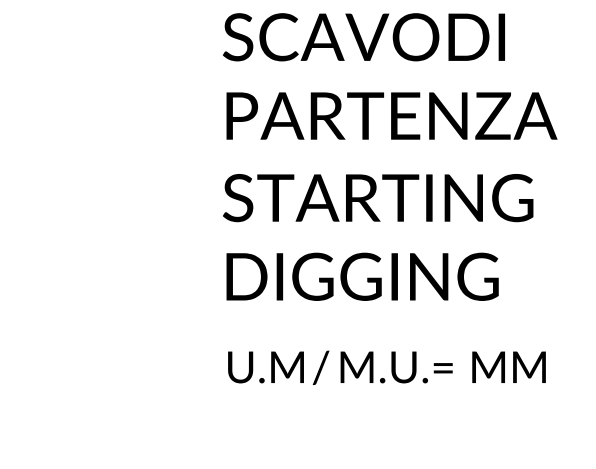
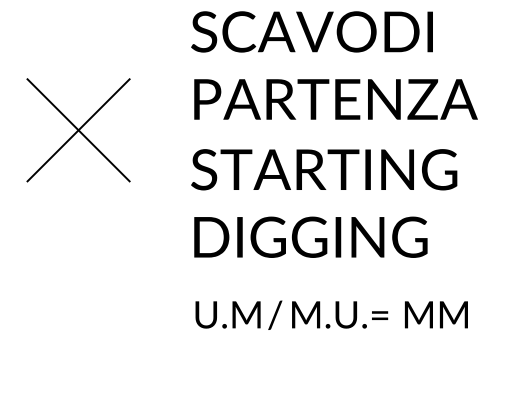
part: (91, 151) -> (78, 129), added

